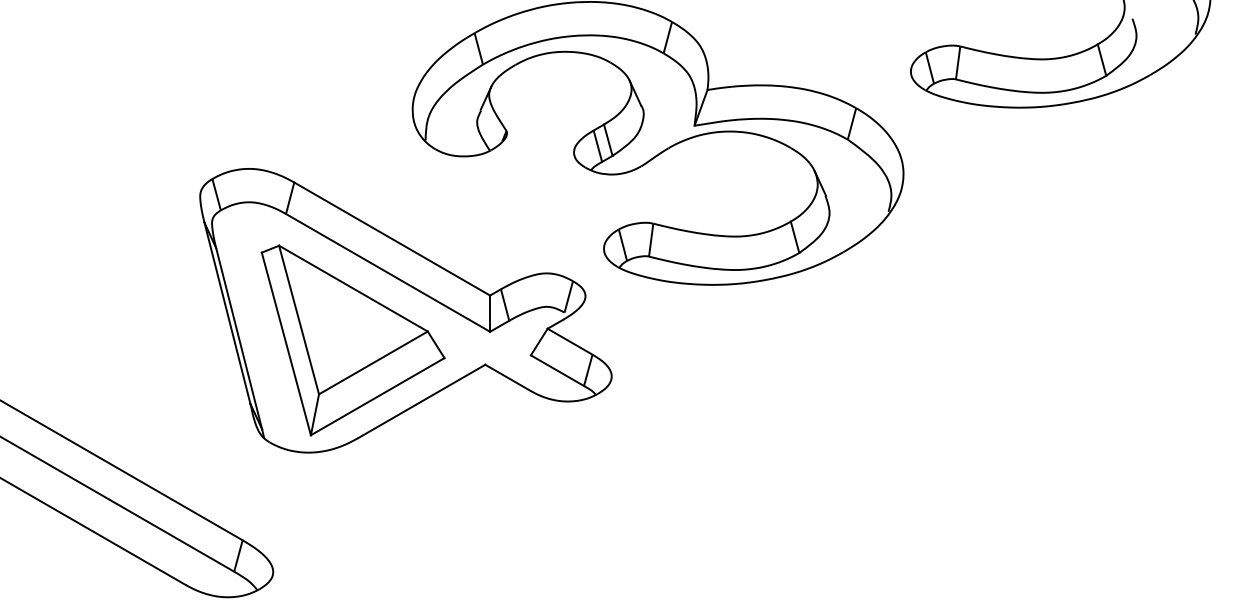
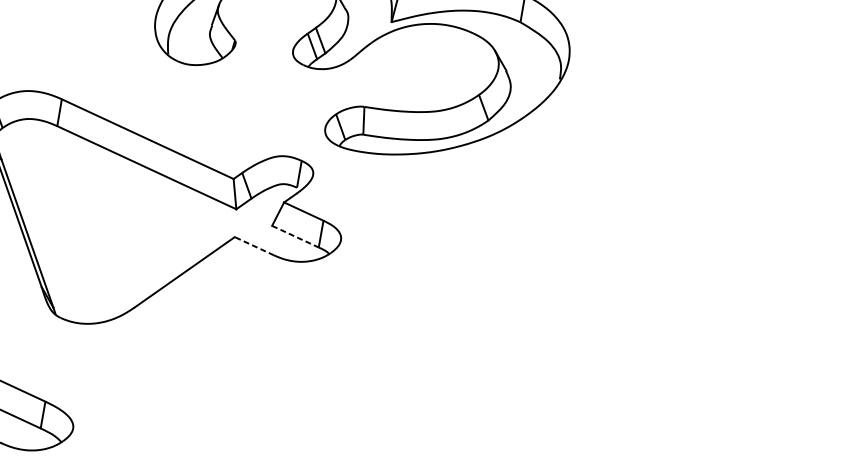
part: (352, 340) -> (122, 226), removed
line: (557, 370) -> (295, 236), solid -> dashed
line: (507, 377) -> (254, 246), solid -> dashed

